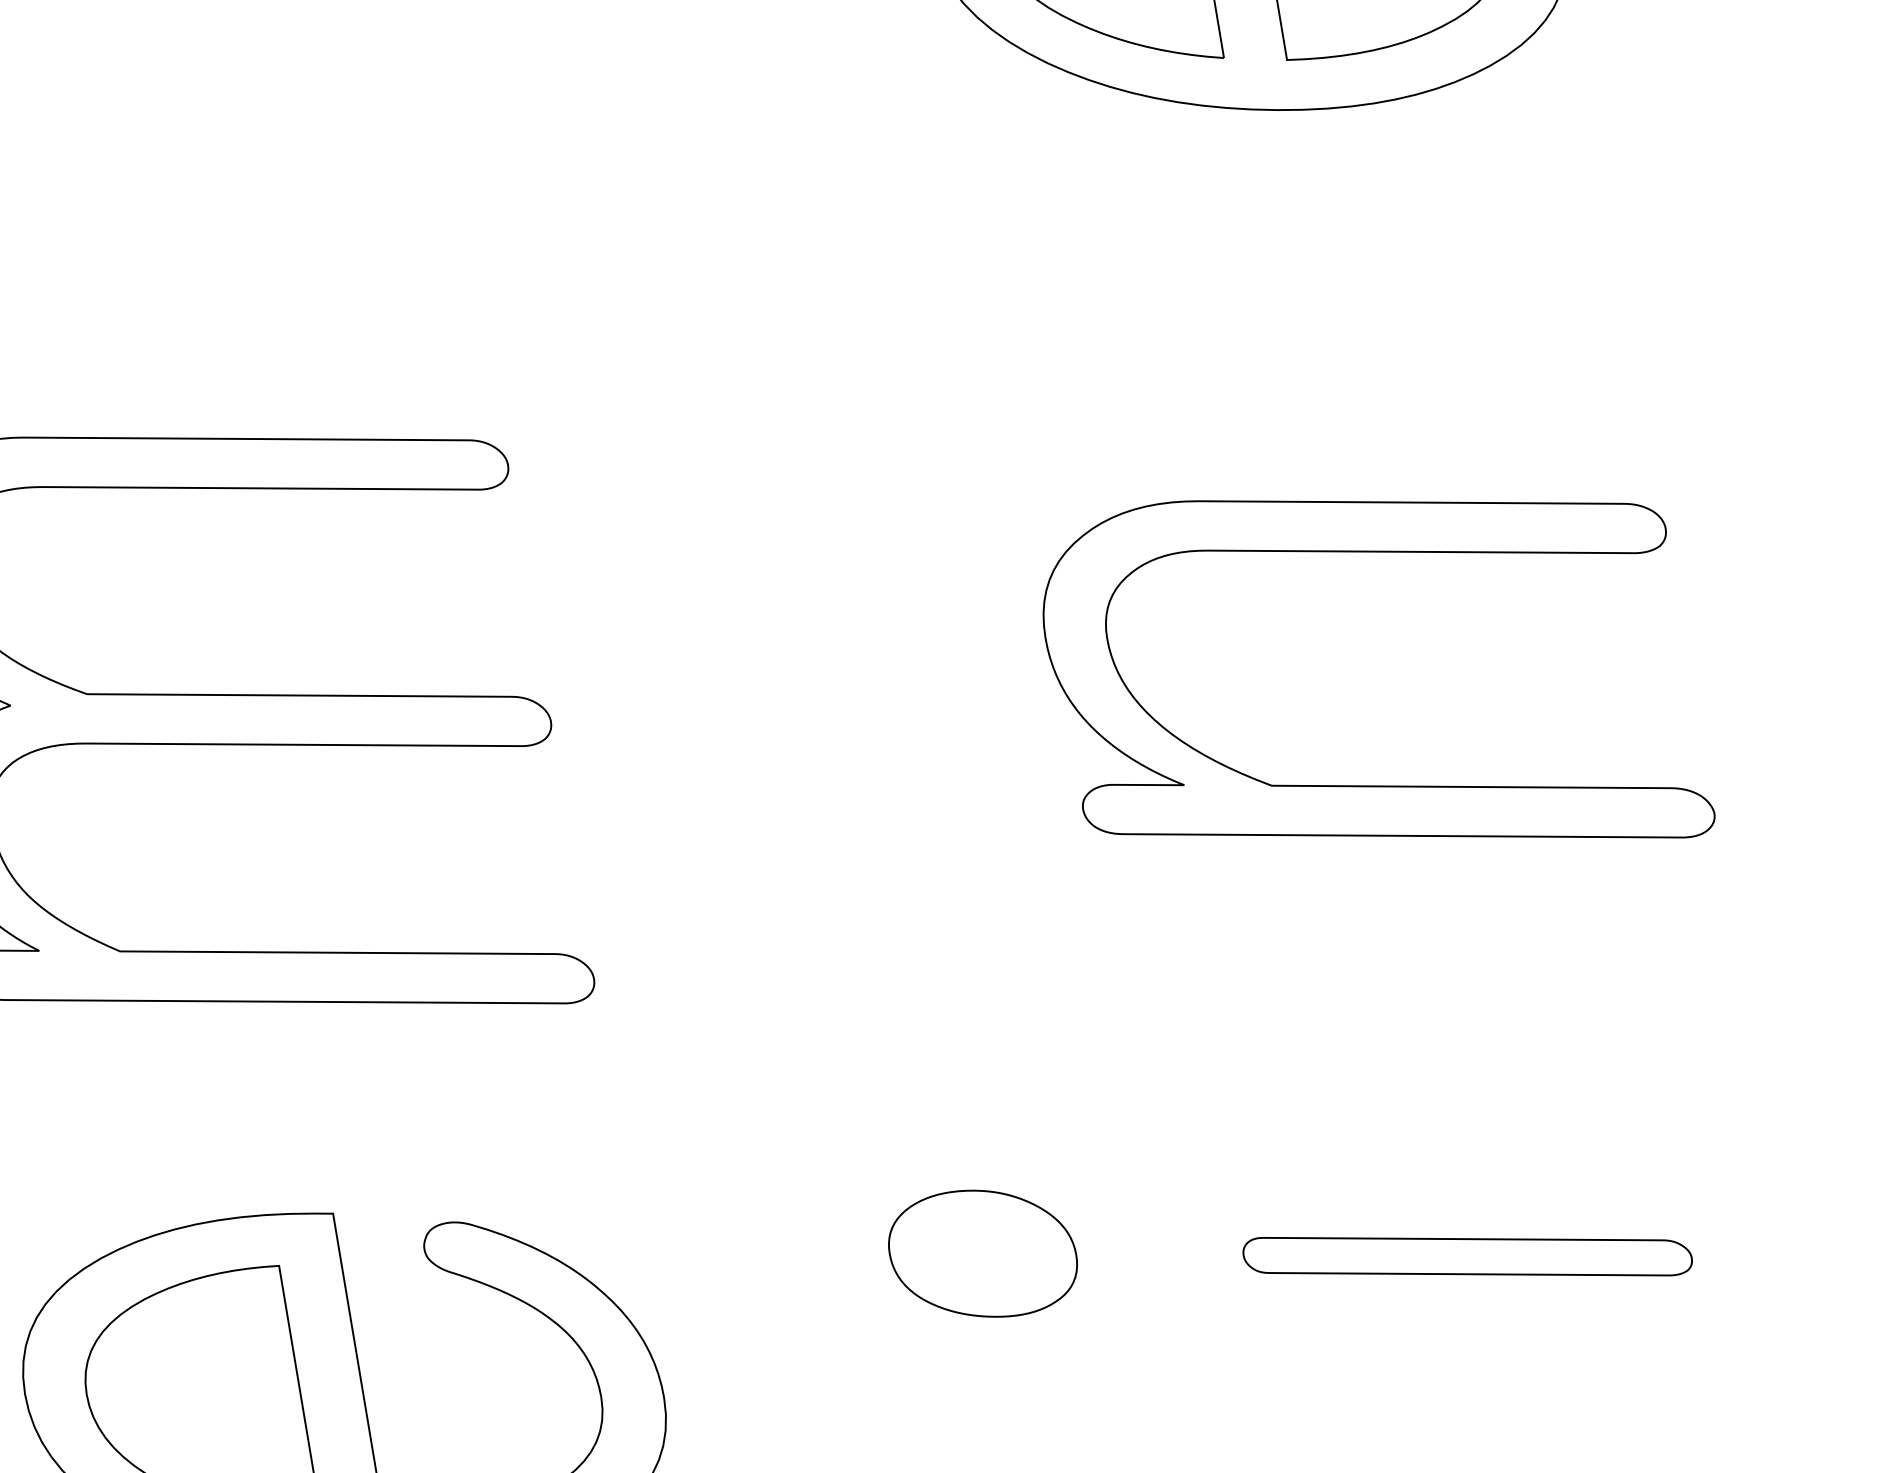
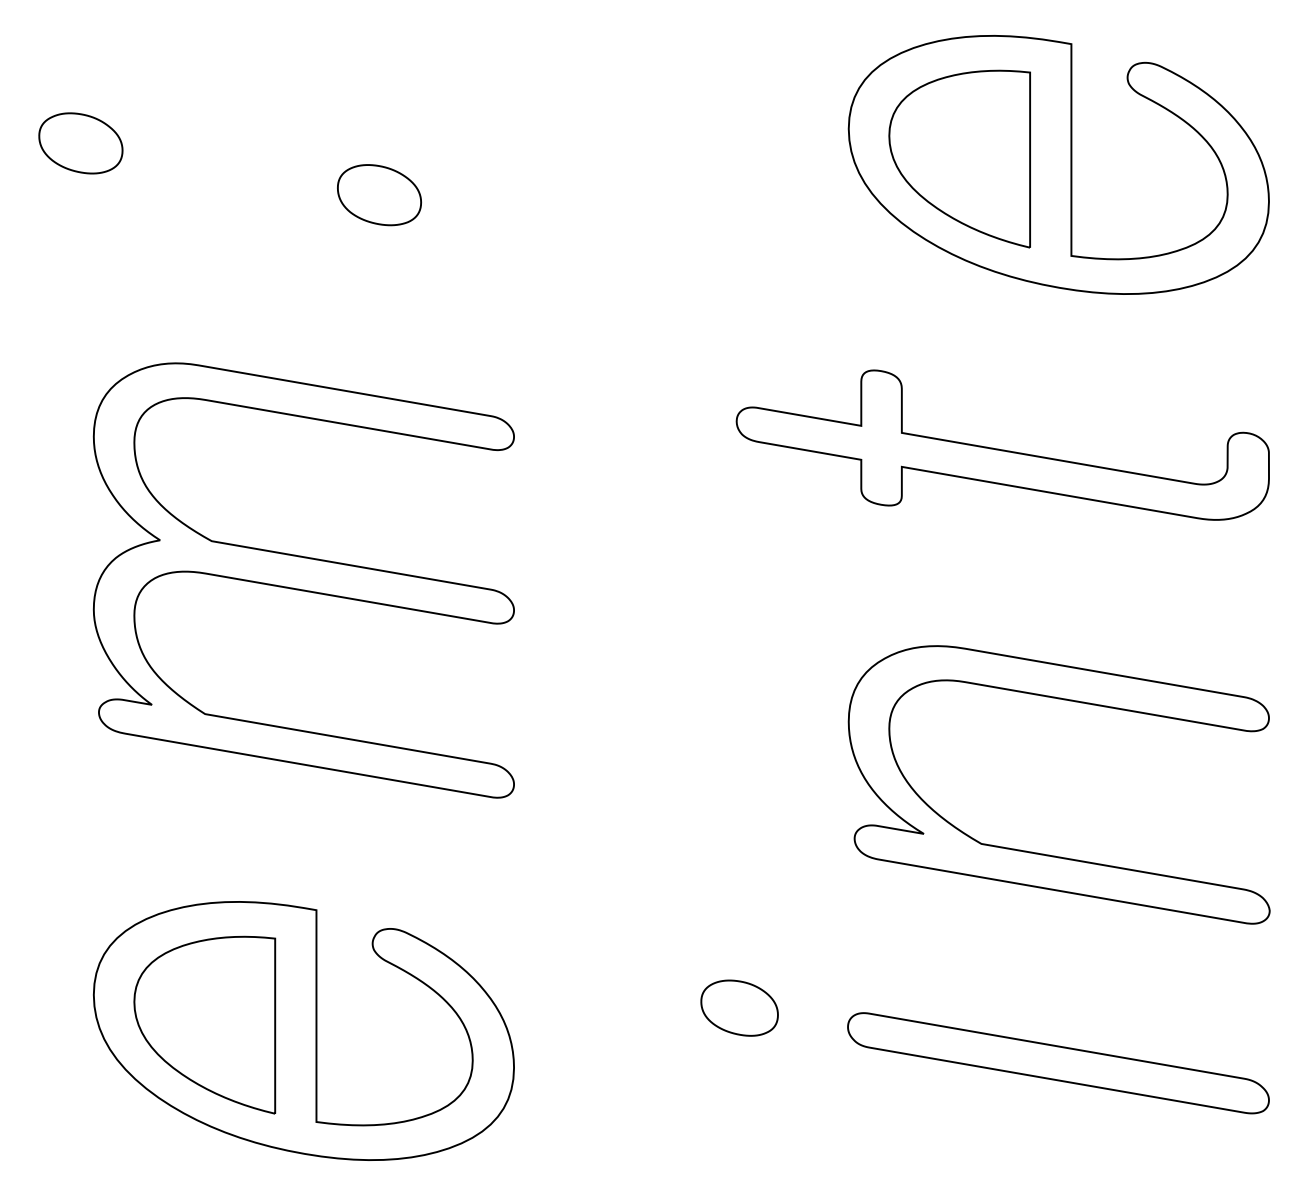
part: (249, 141) -> (379, 195), added
part: (1231, 355) -> (1002, 444), added
part: (1375, 784) -> (1049, 854), moved
part: (982, 1252) -> (739, 1007), size x0.62
part: (1467, 1256) -> (1058, 1063), size x1.43

